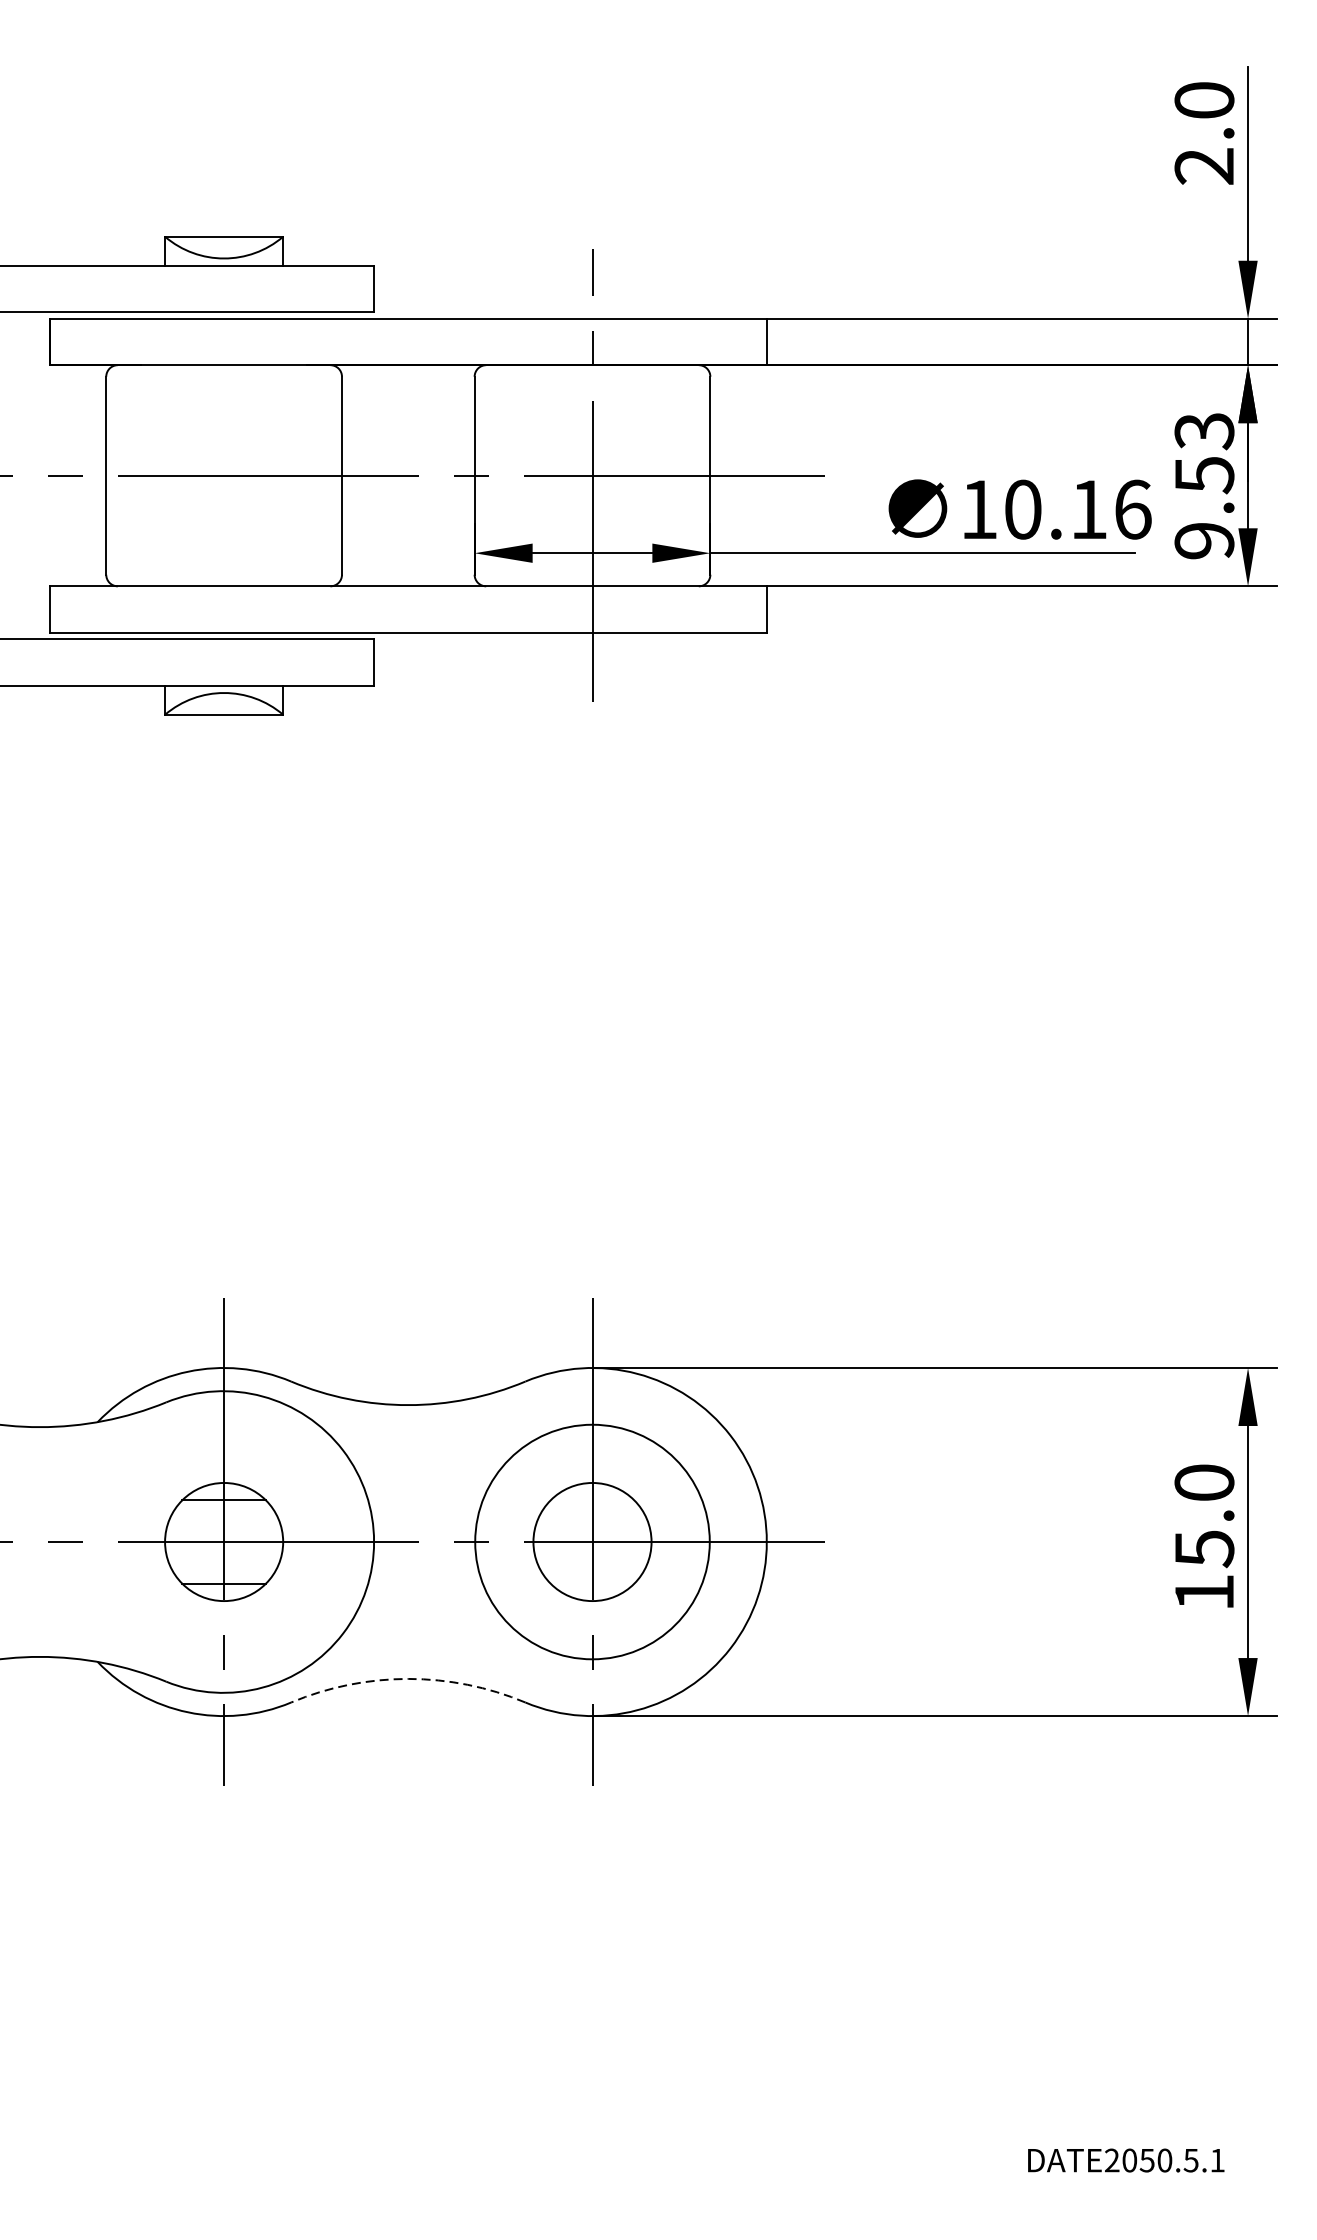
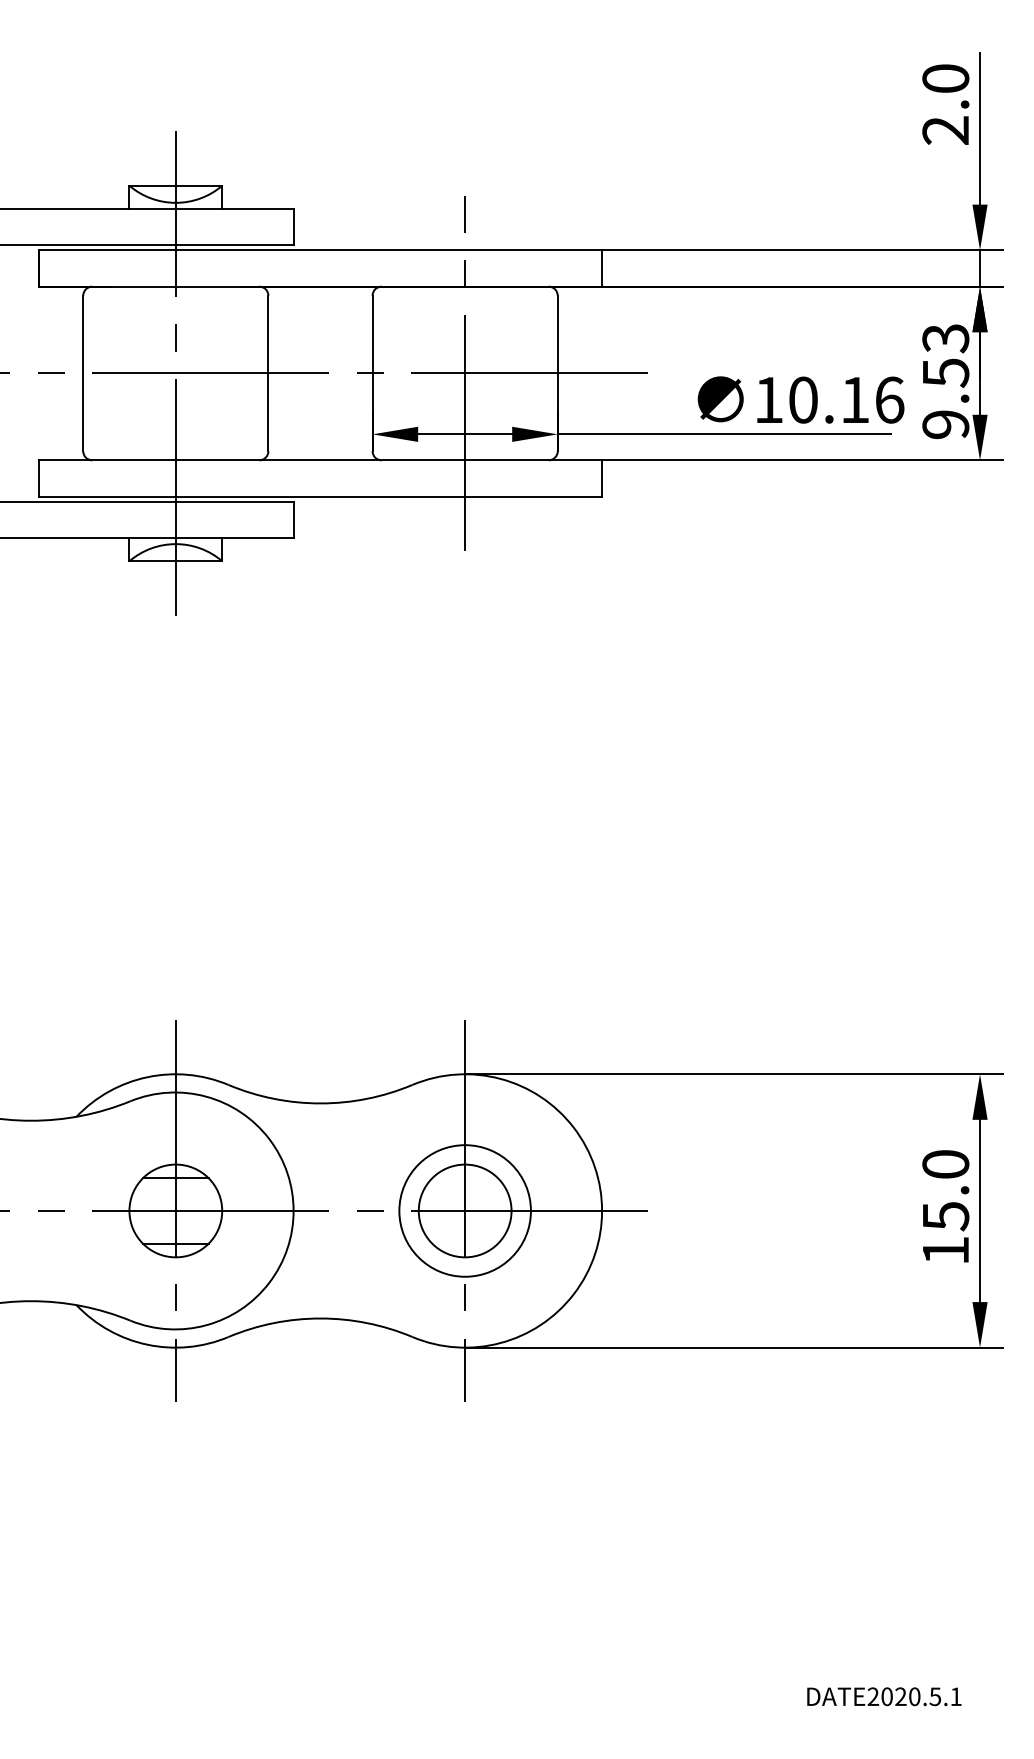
line: (223, 475) -> (175, 373), added
circle: (591, 1541) -> (464, 1210), size x0.71
arc: (408, 1678) -> (320, 1318), dashed -> solid
text: (1146, 2160) -> (900, 1696), DATE2050.5.1 -> DATE2020.5.1

